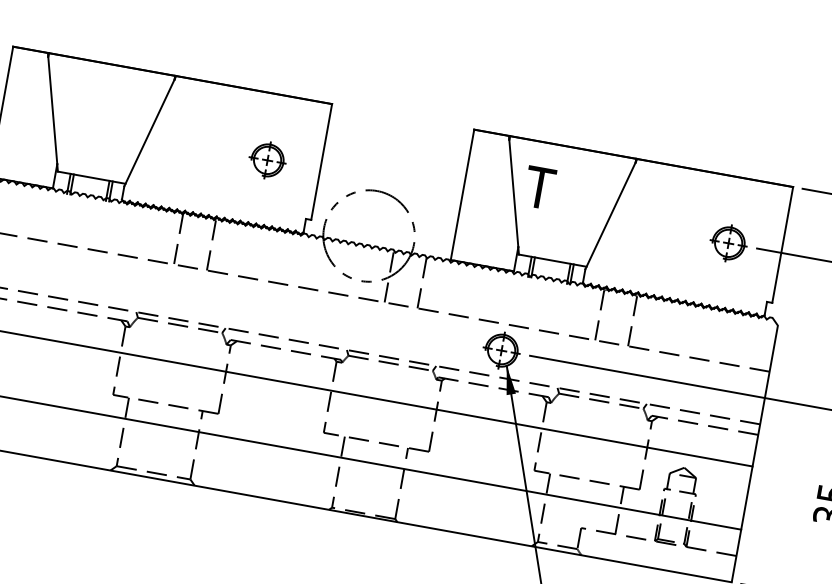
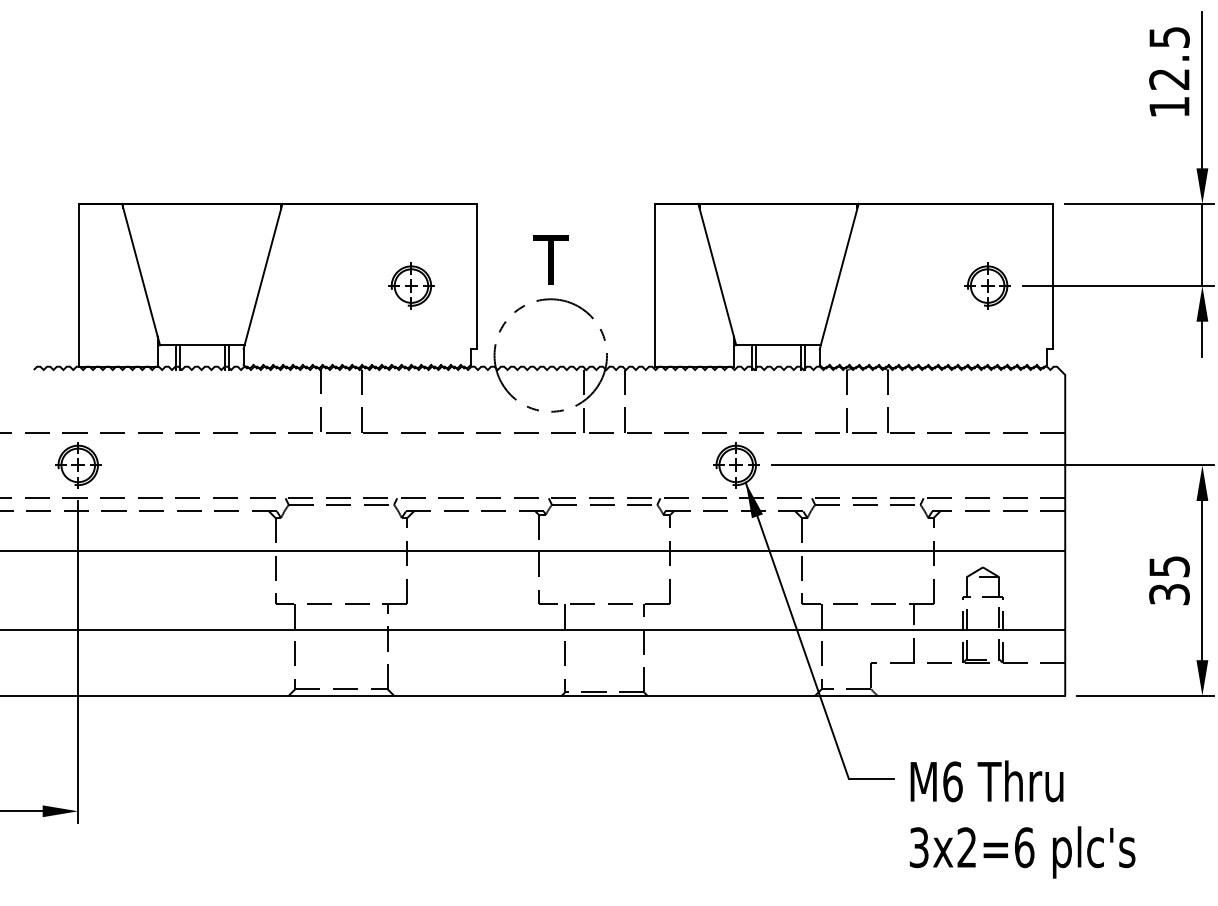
text: (539, 187) -> (550, 259), moved

